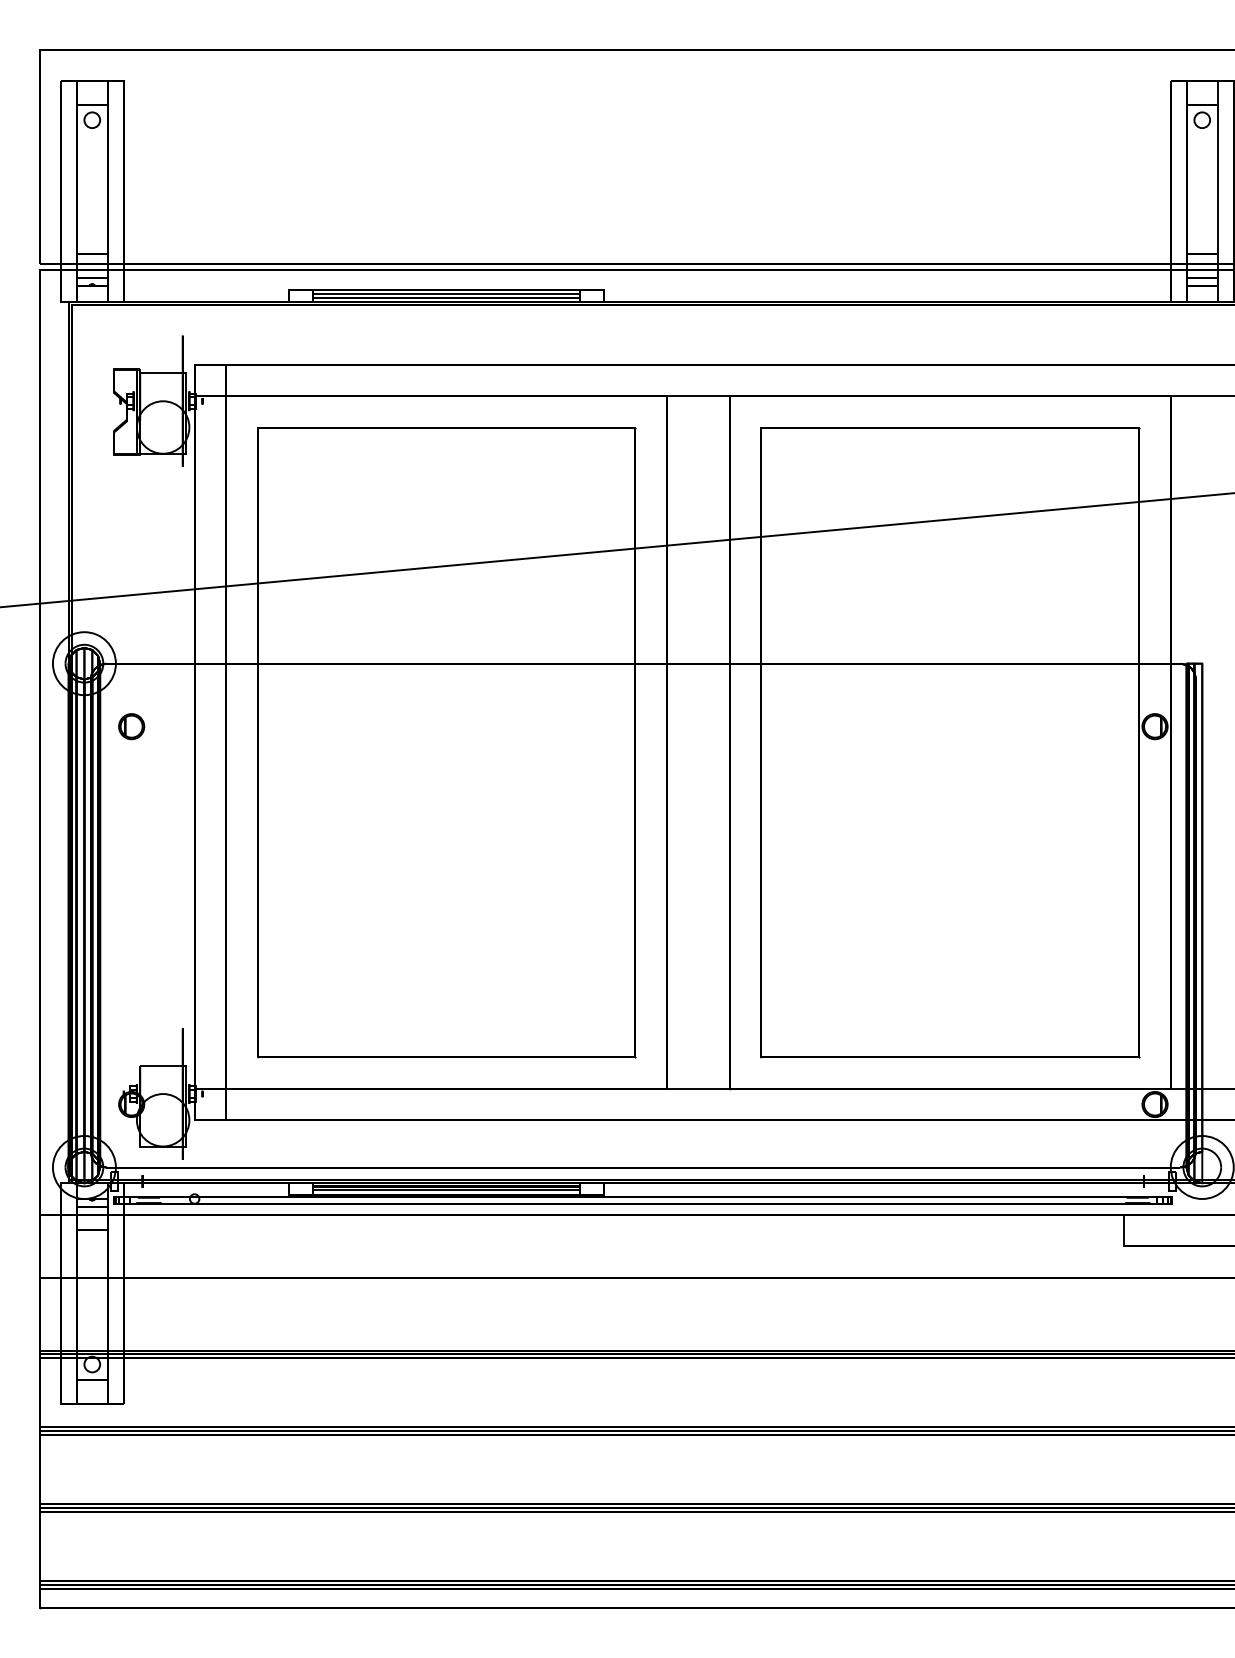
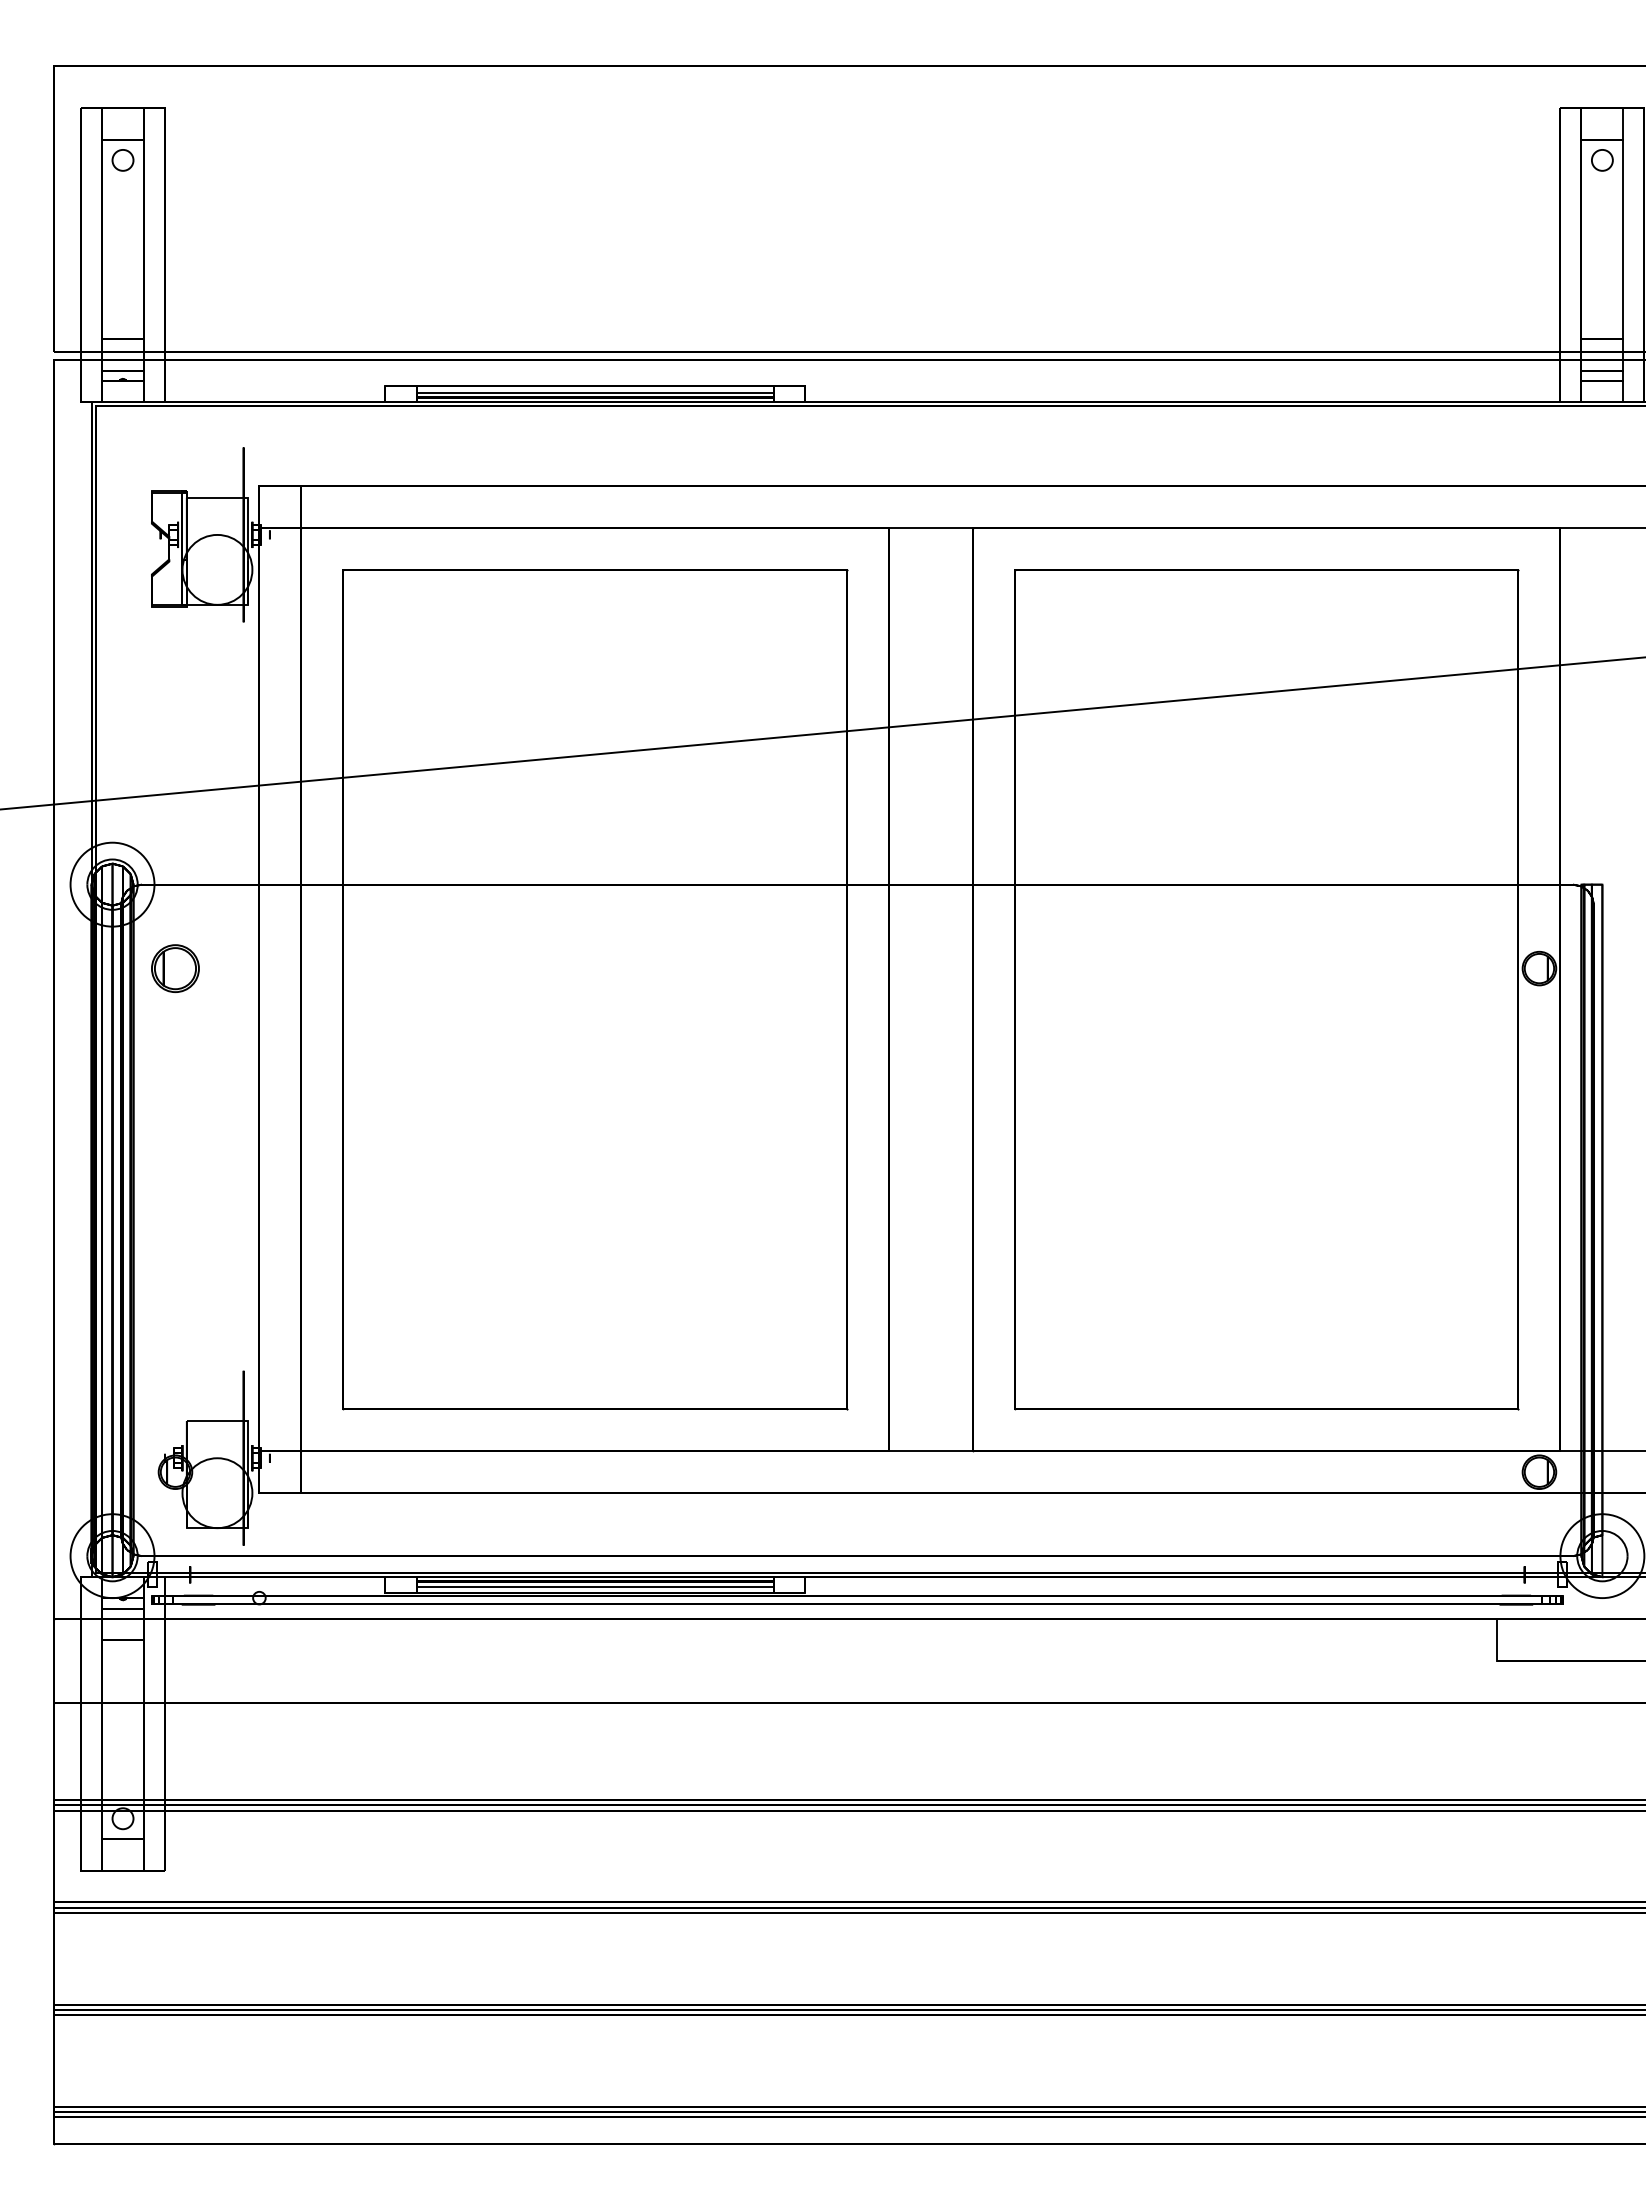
part: (131, 726) -> (175, 968), size x1.4

